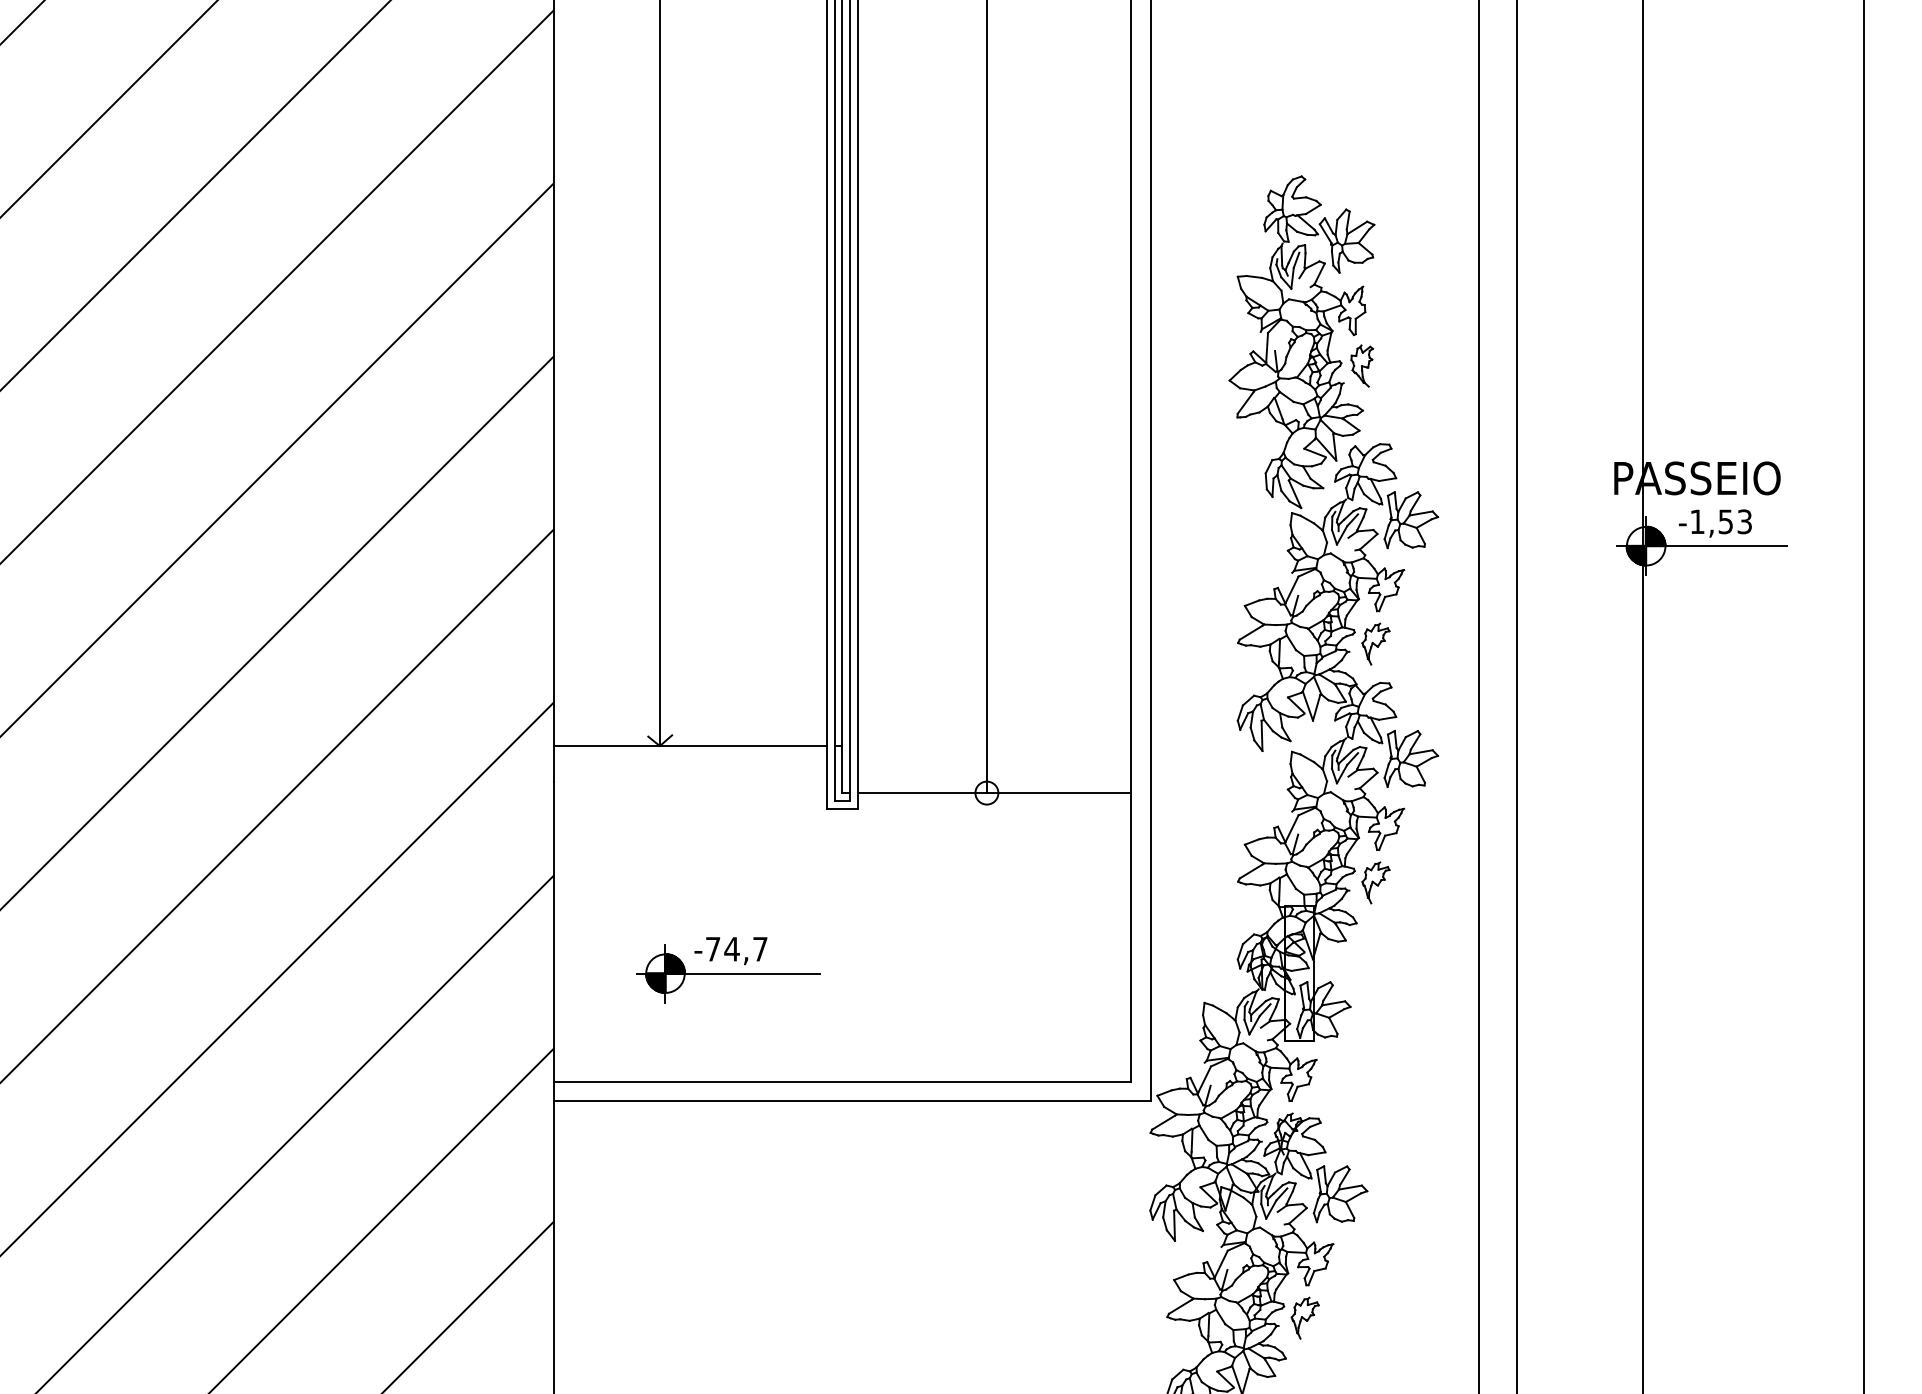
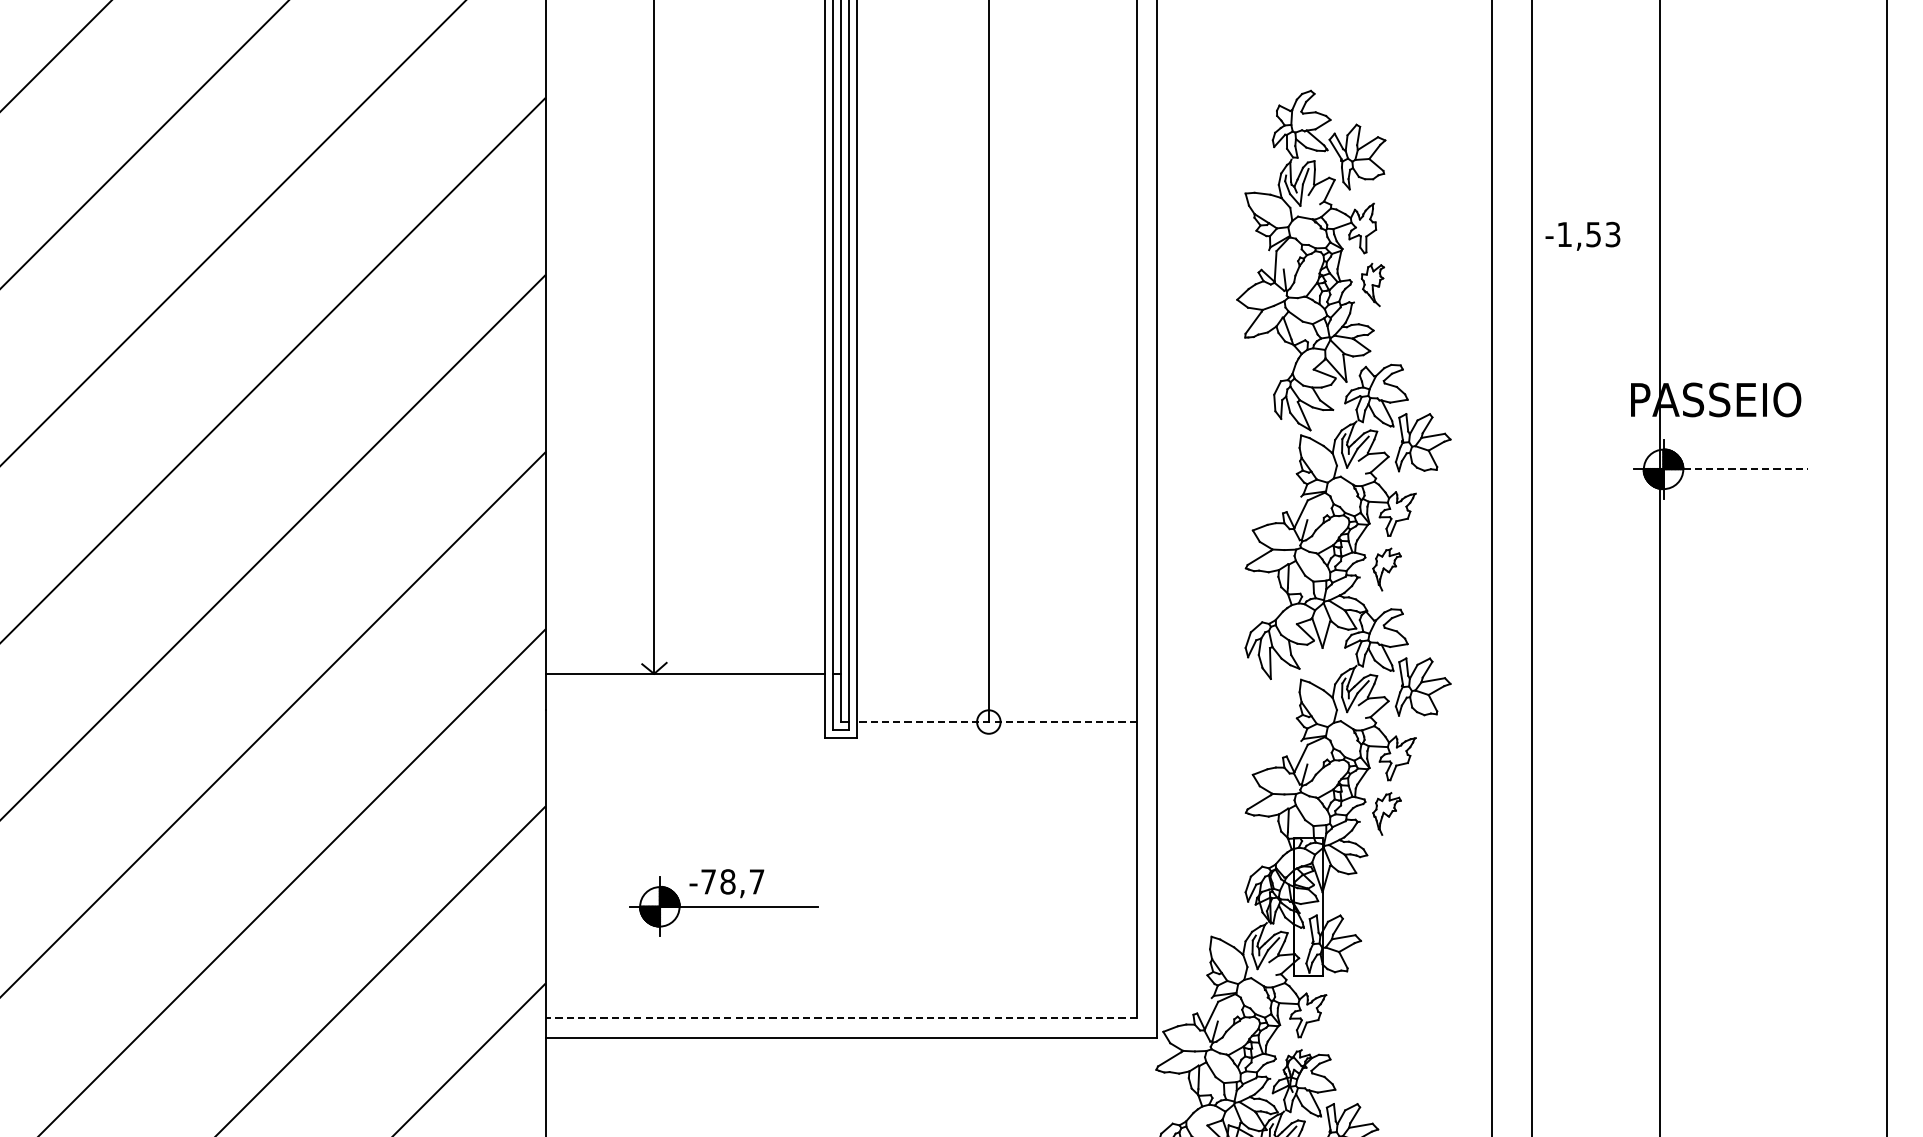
text: (1714, 523) -> (1582, 236), moved
line: (1726, 546) -> (1745, 469), solid -> dashed
line: (994, 793) -> (996, 722), solid -> dashed
text: (731, 948) -> (727, 881), -74,7 -> -78,7
line: (842, 1082) -> (841, 1018), solid -> dashed

